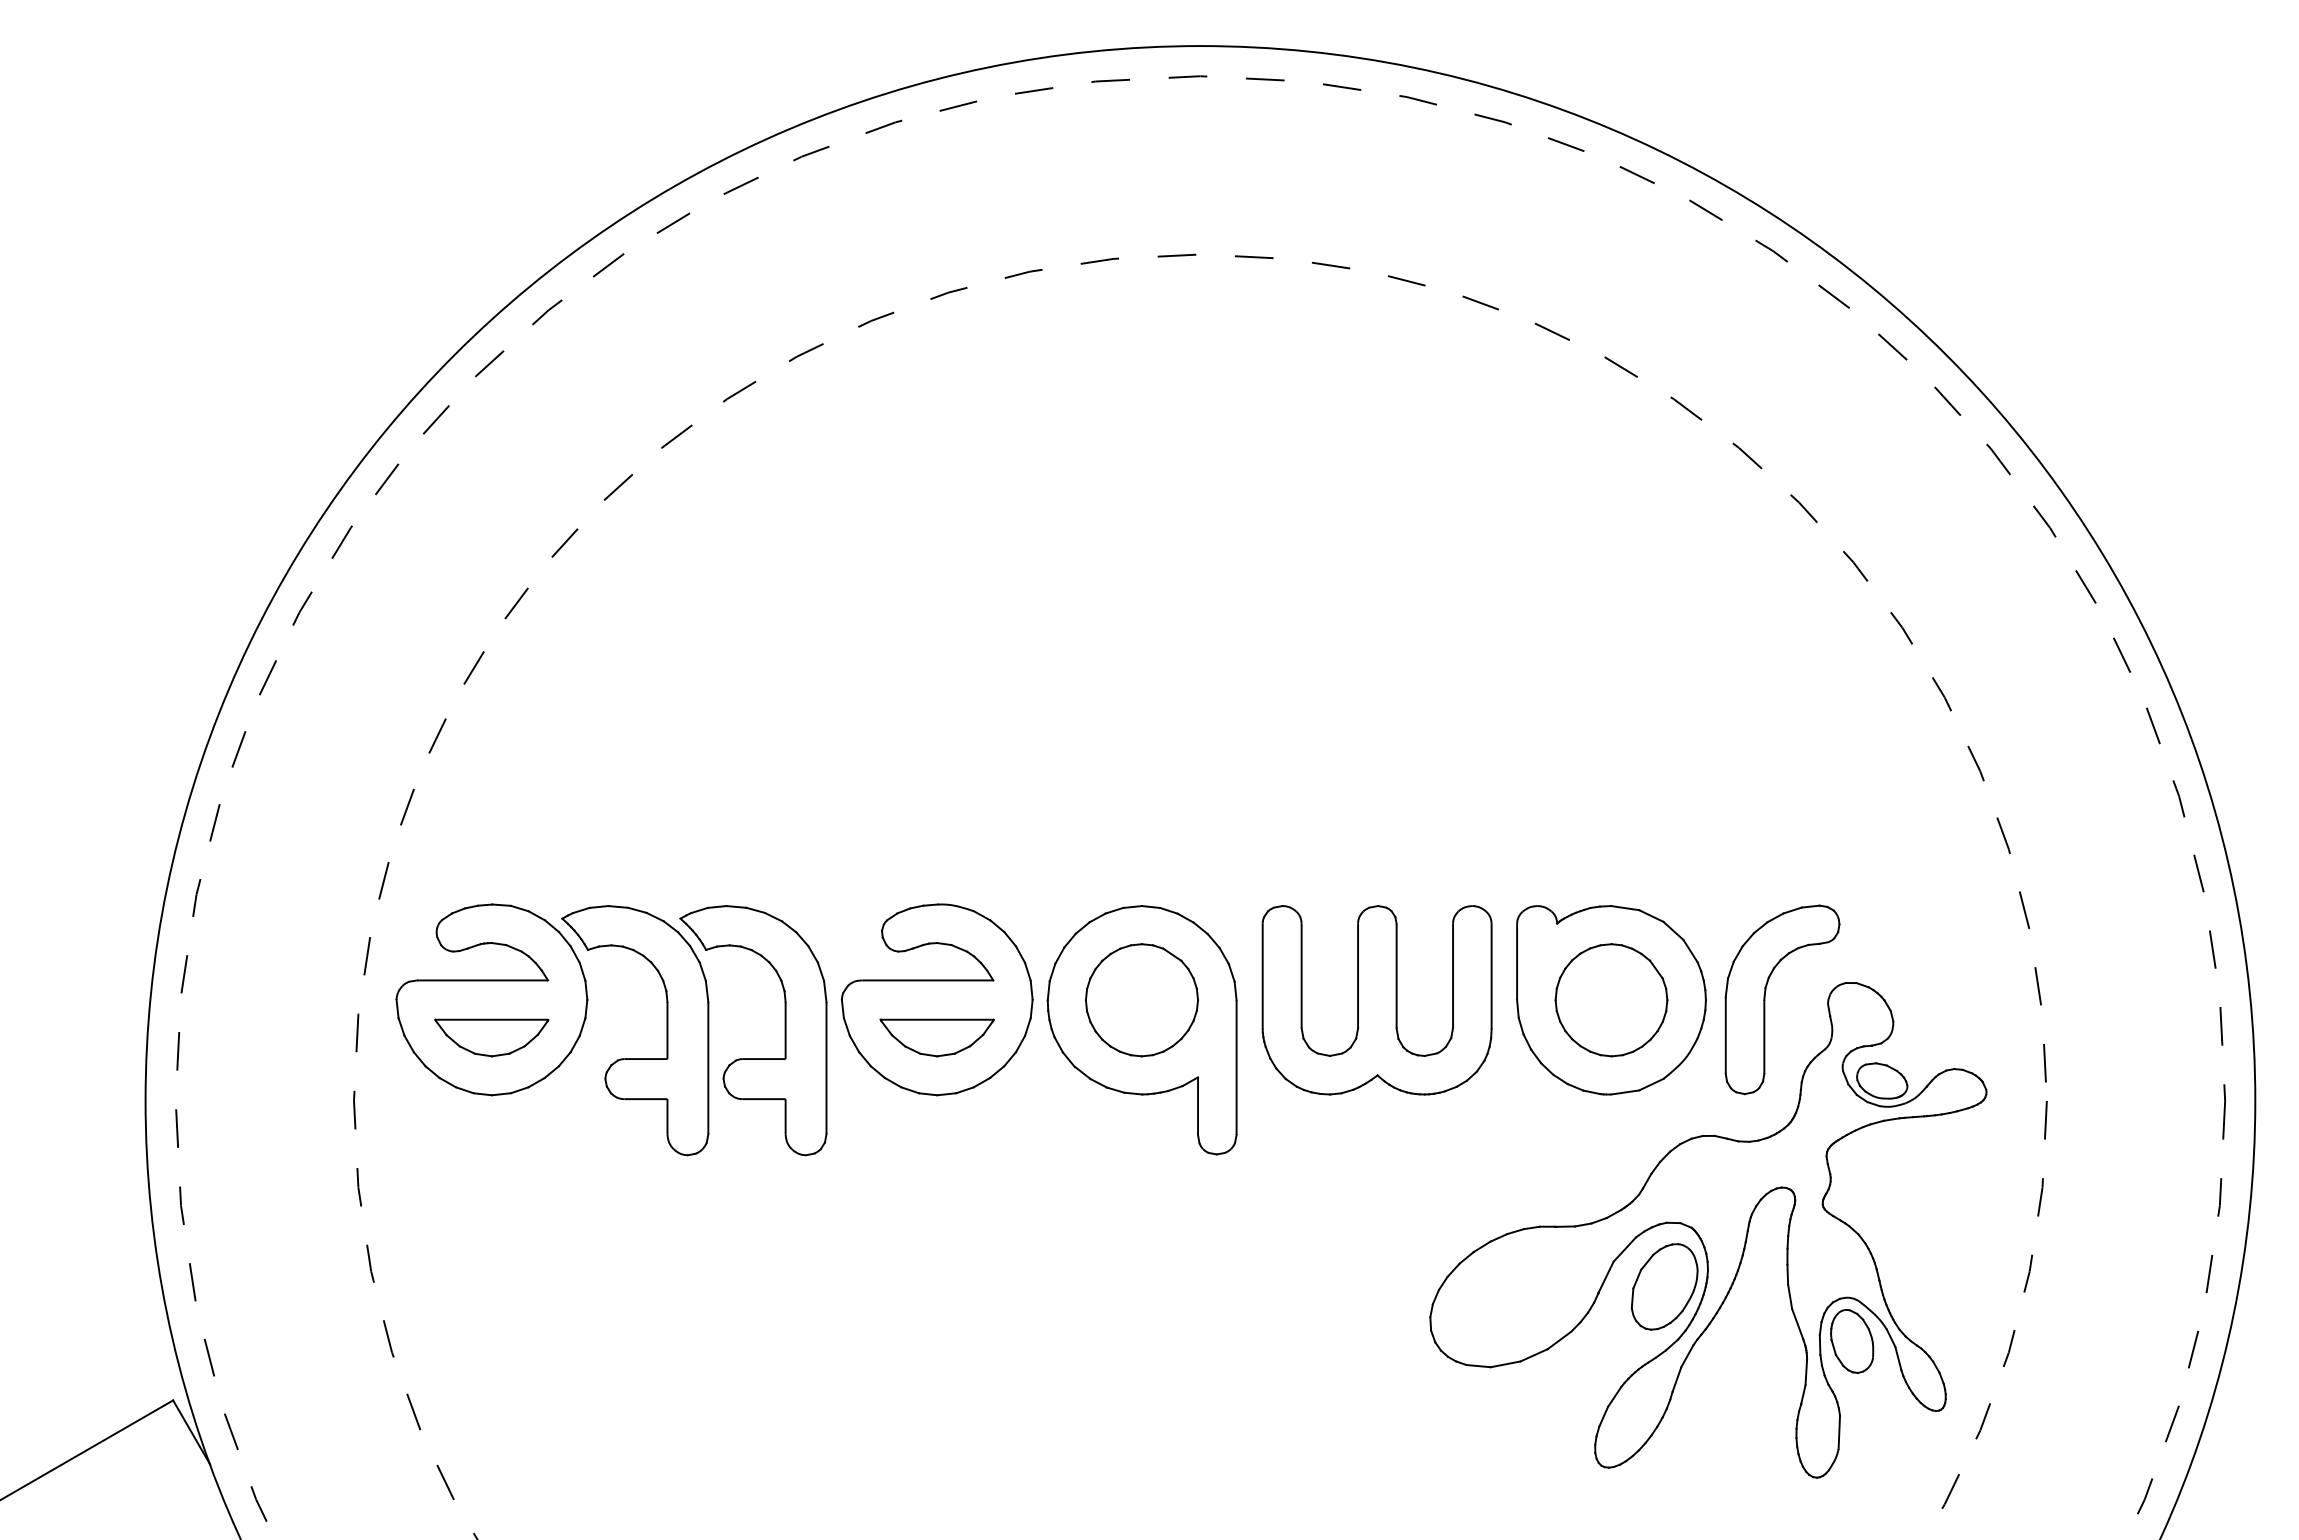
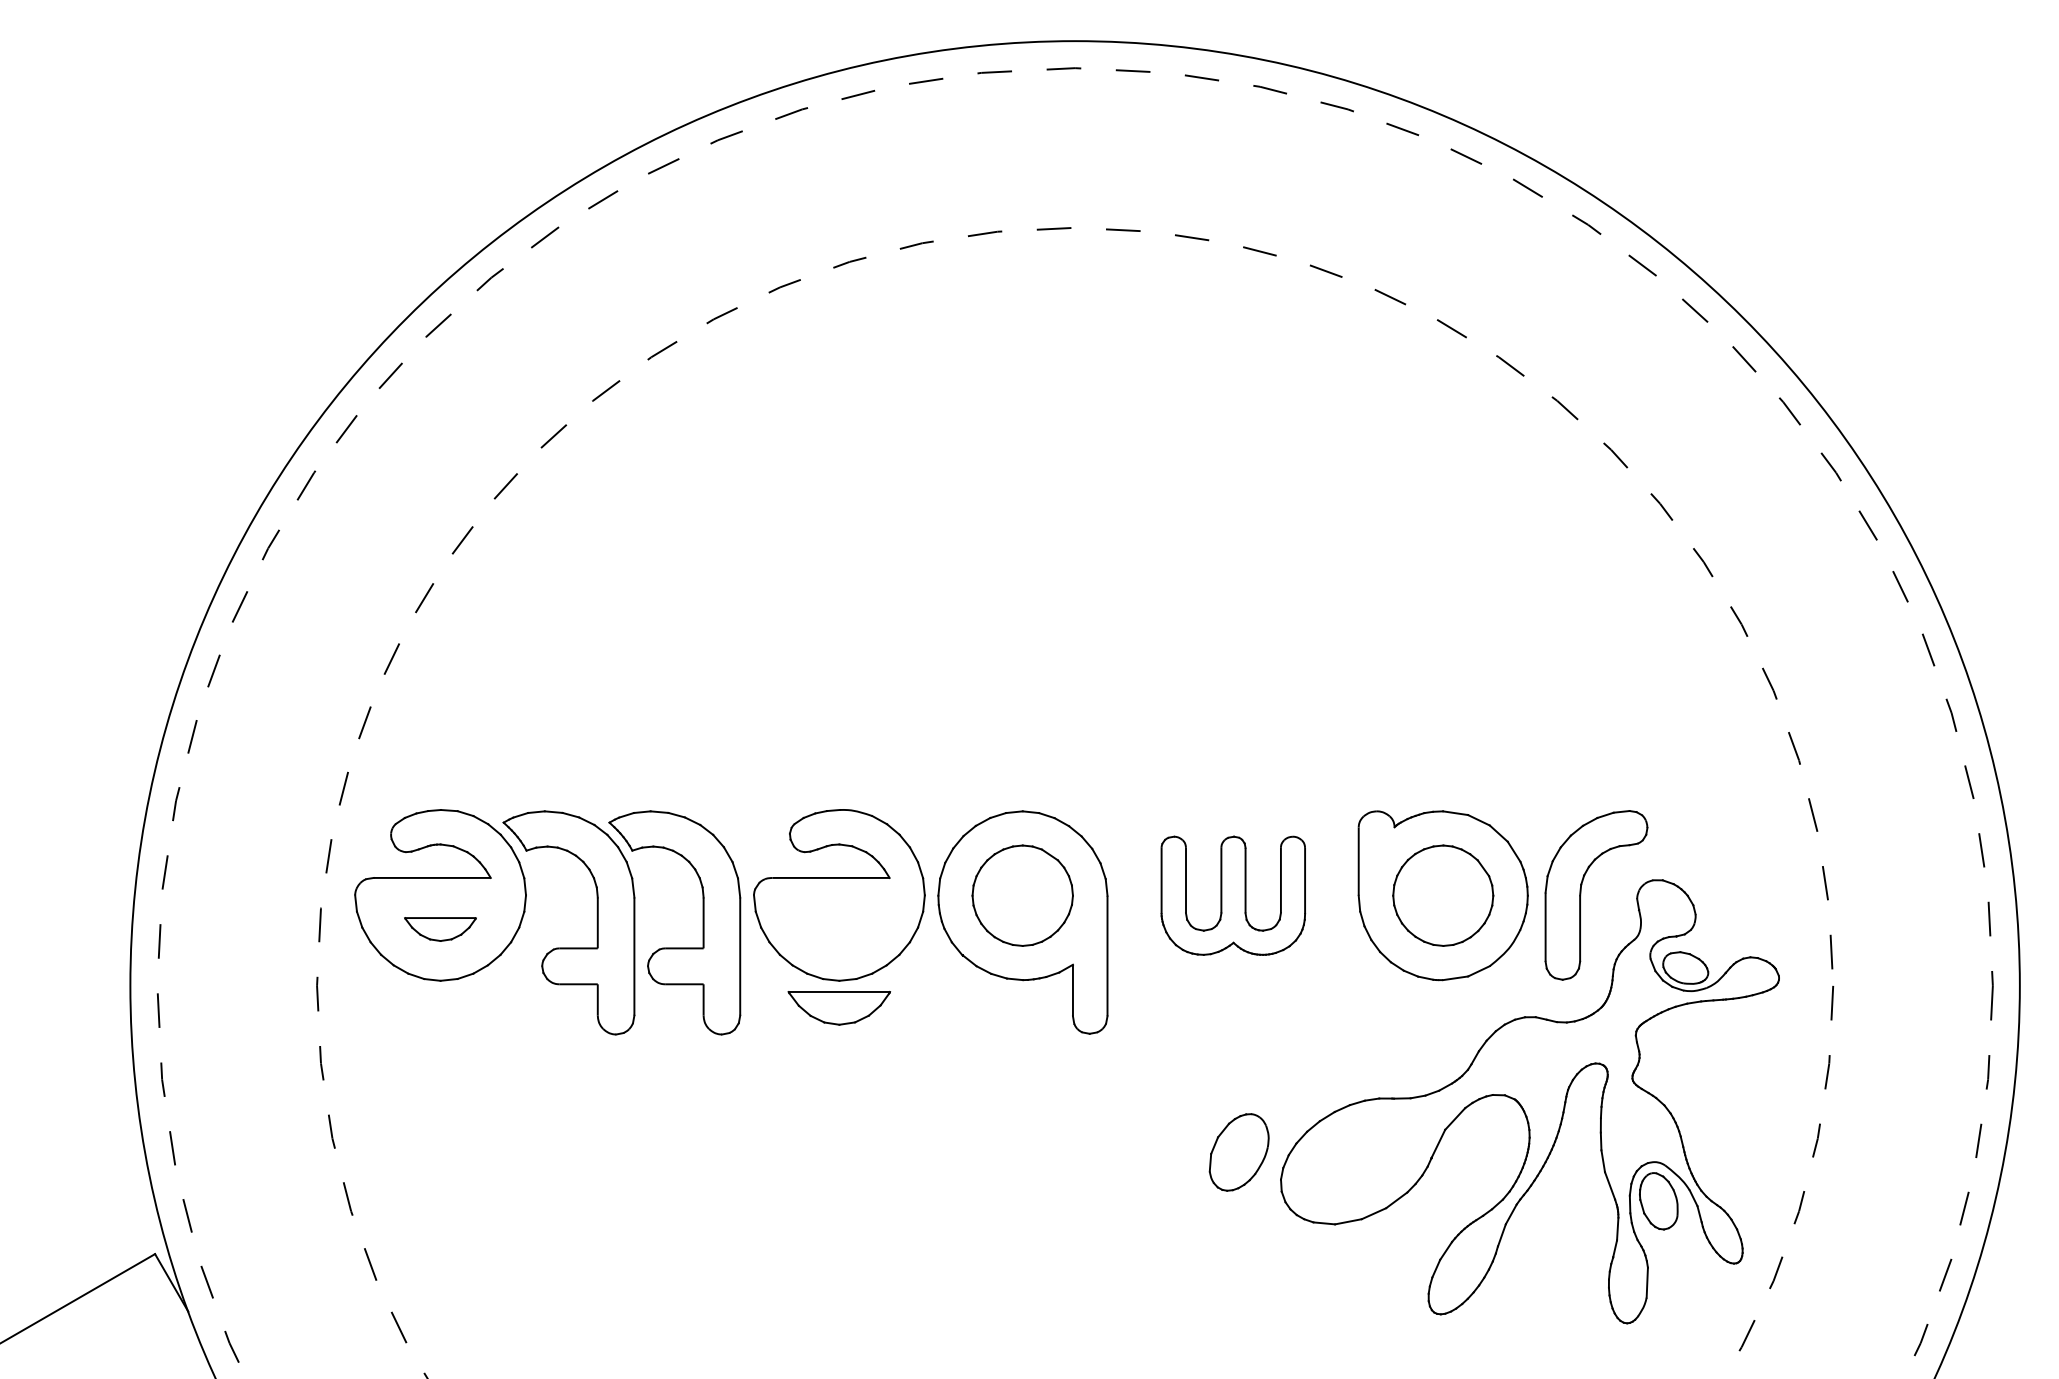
part: (1376, 1000) -> (1232, 895), size x0.7
part: (491, 1037) -> (440, 929), size x0.7
part: (936, 1037) -> (838, 1007), moved
part: (1664, 1286) -> (1239, 1152), moved

